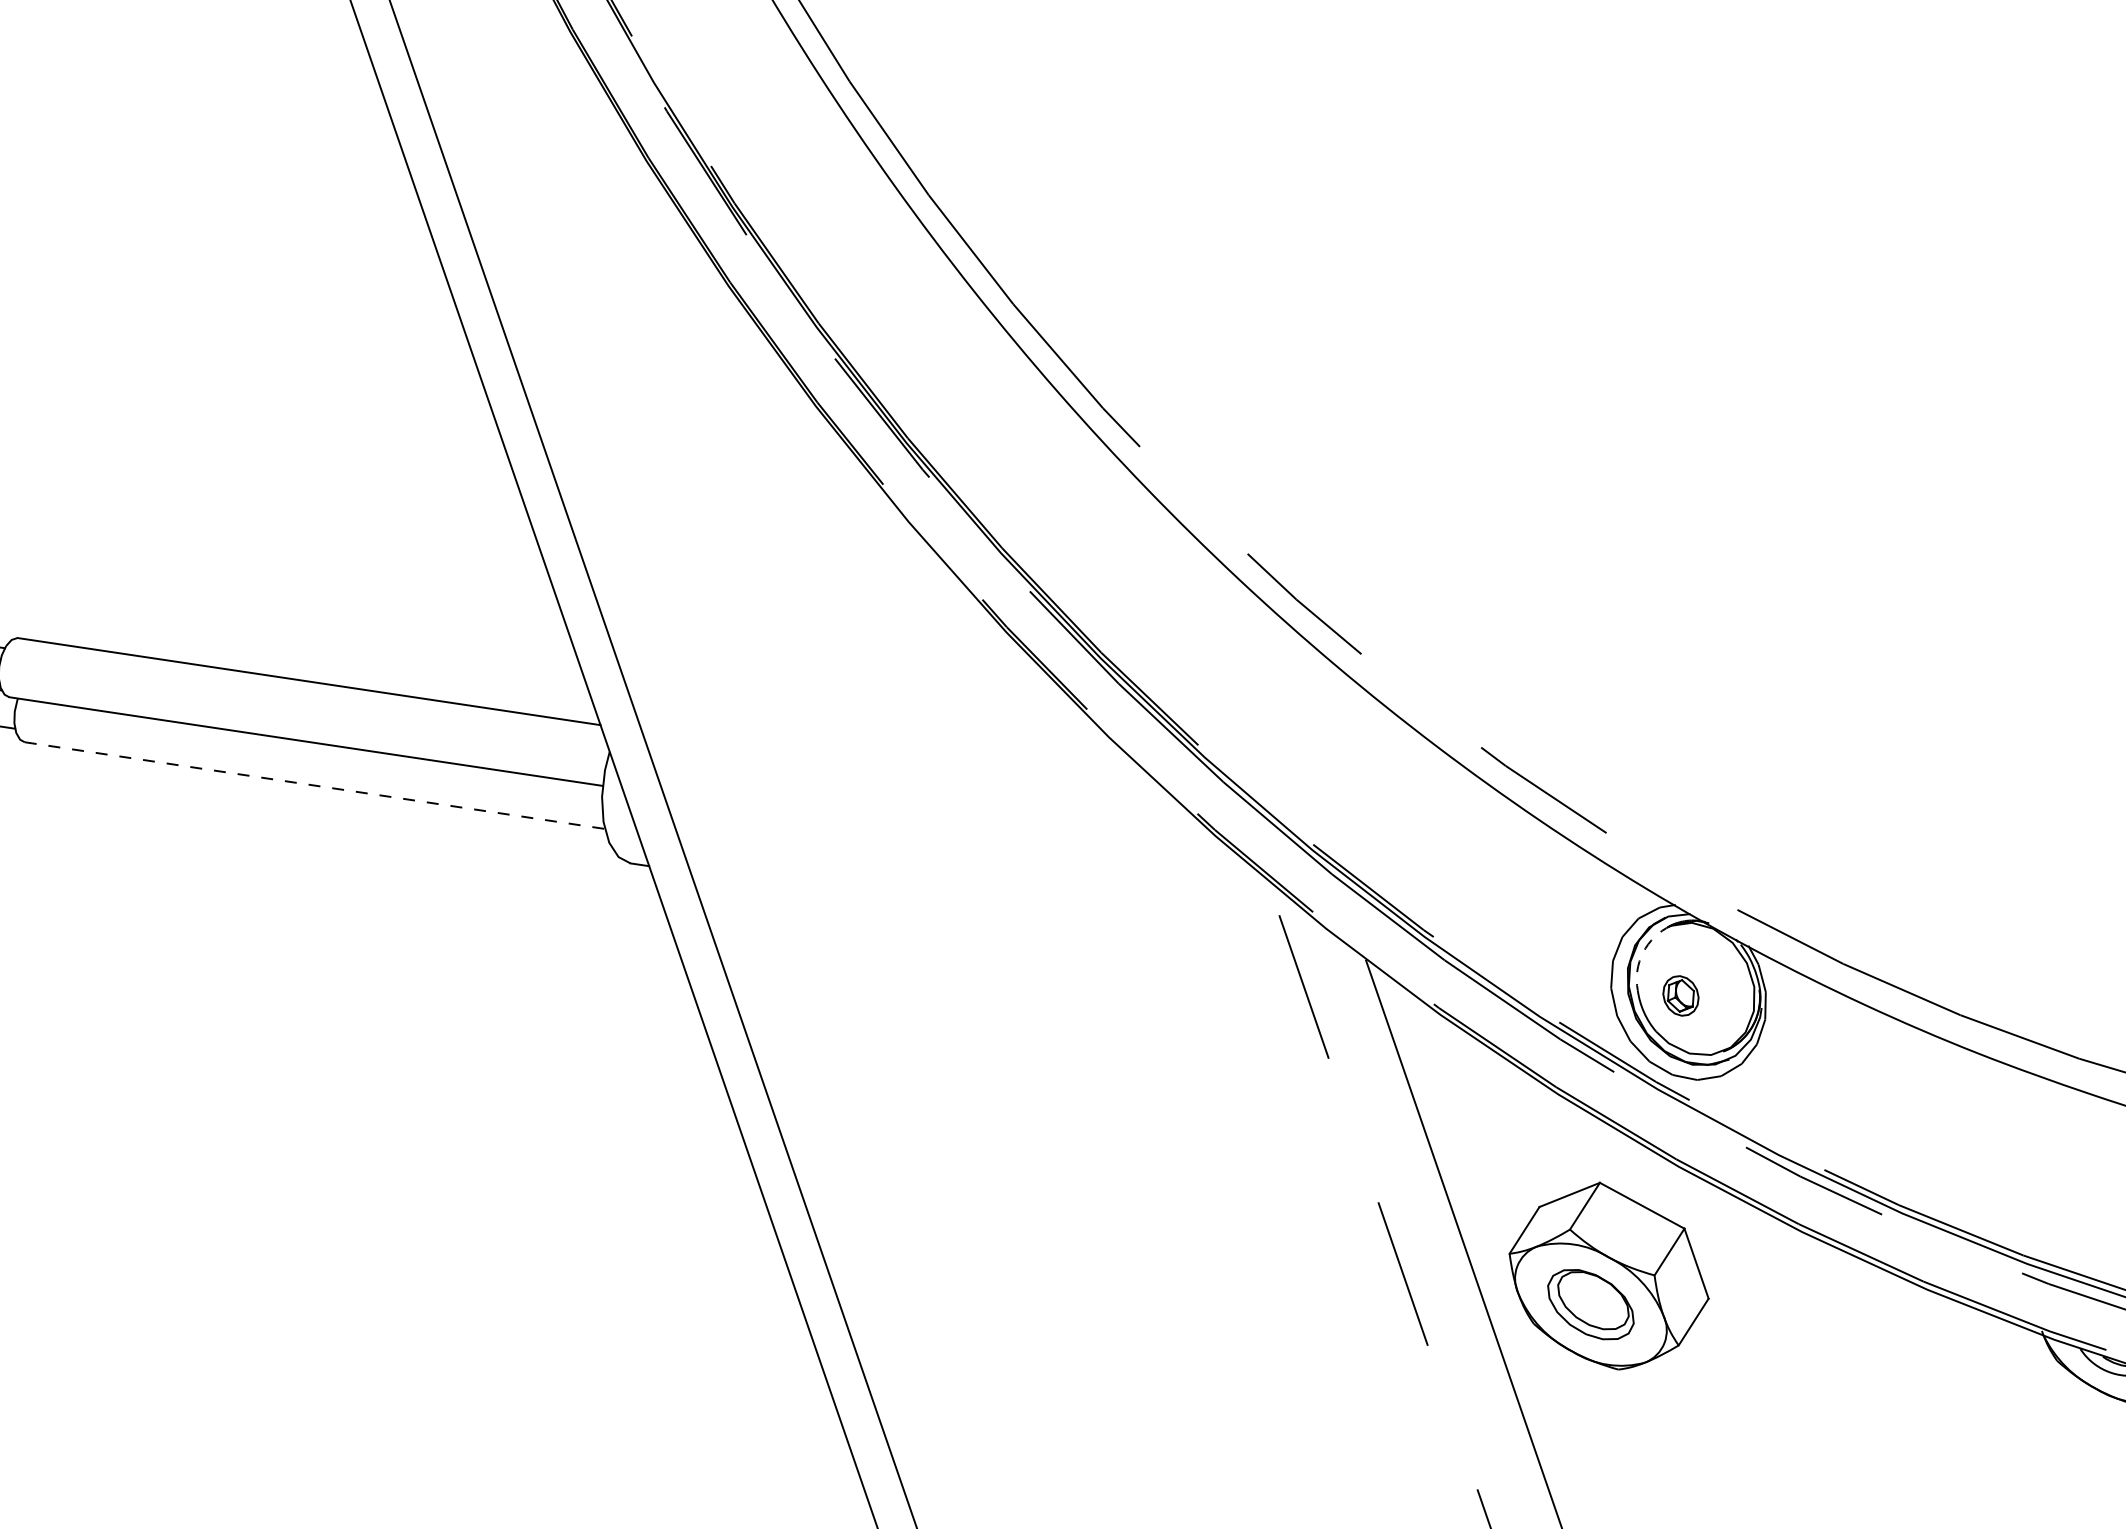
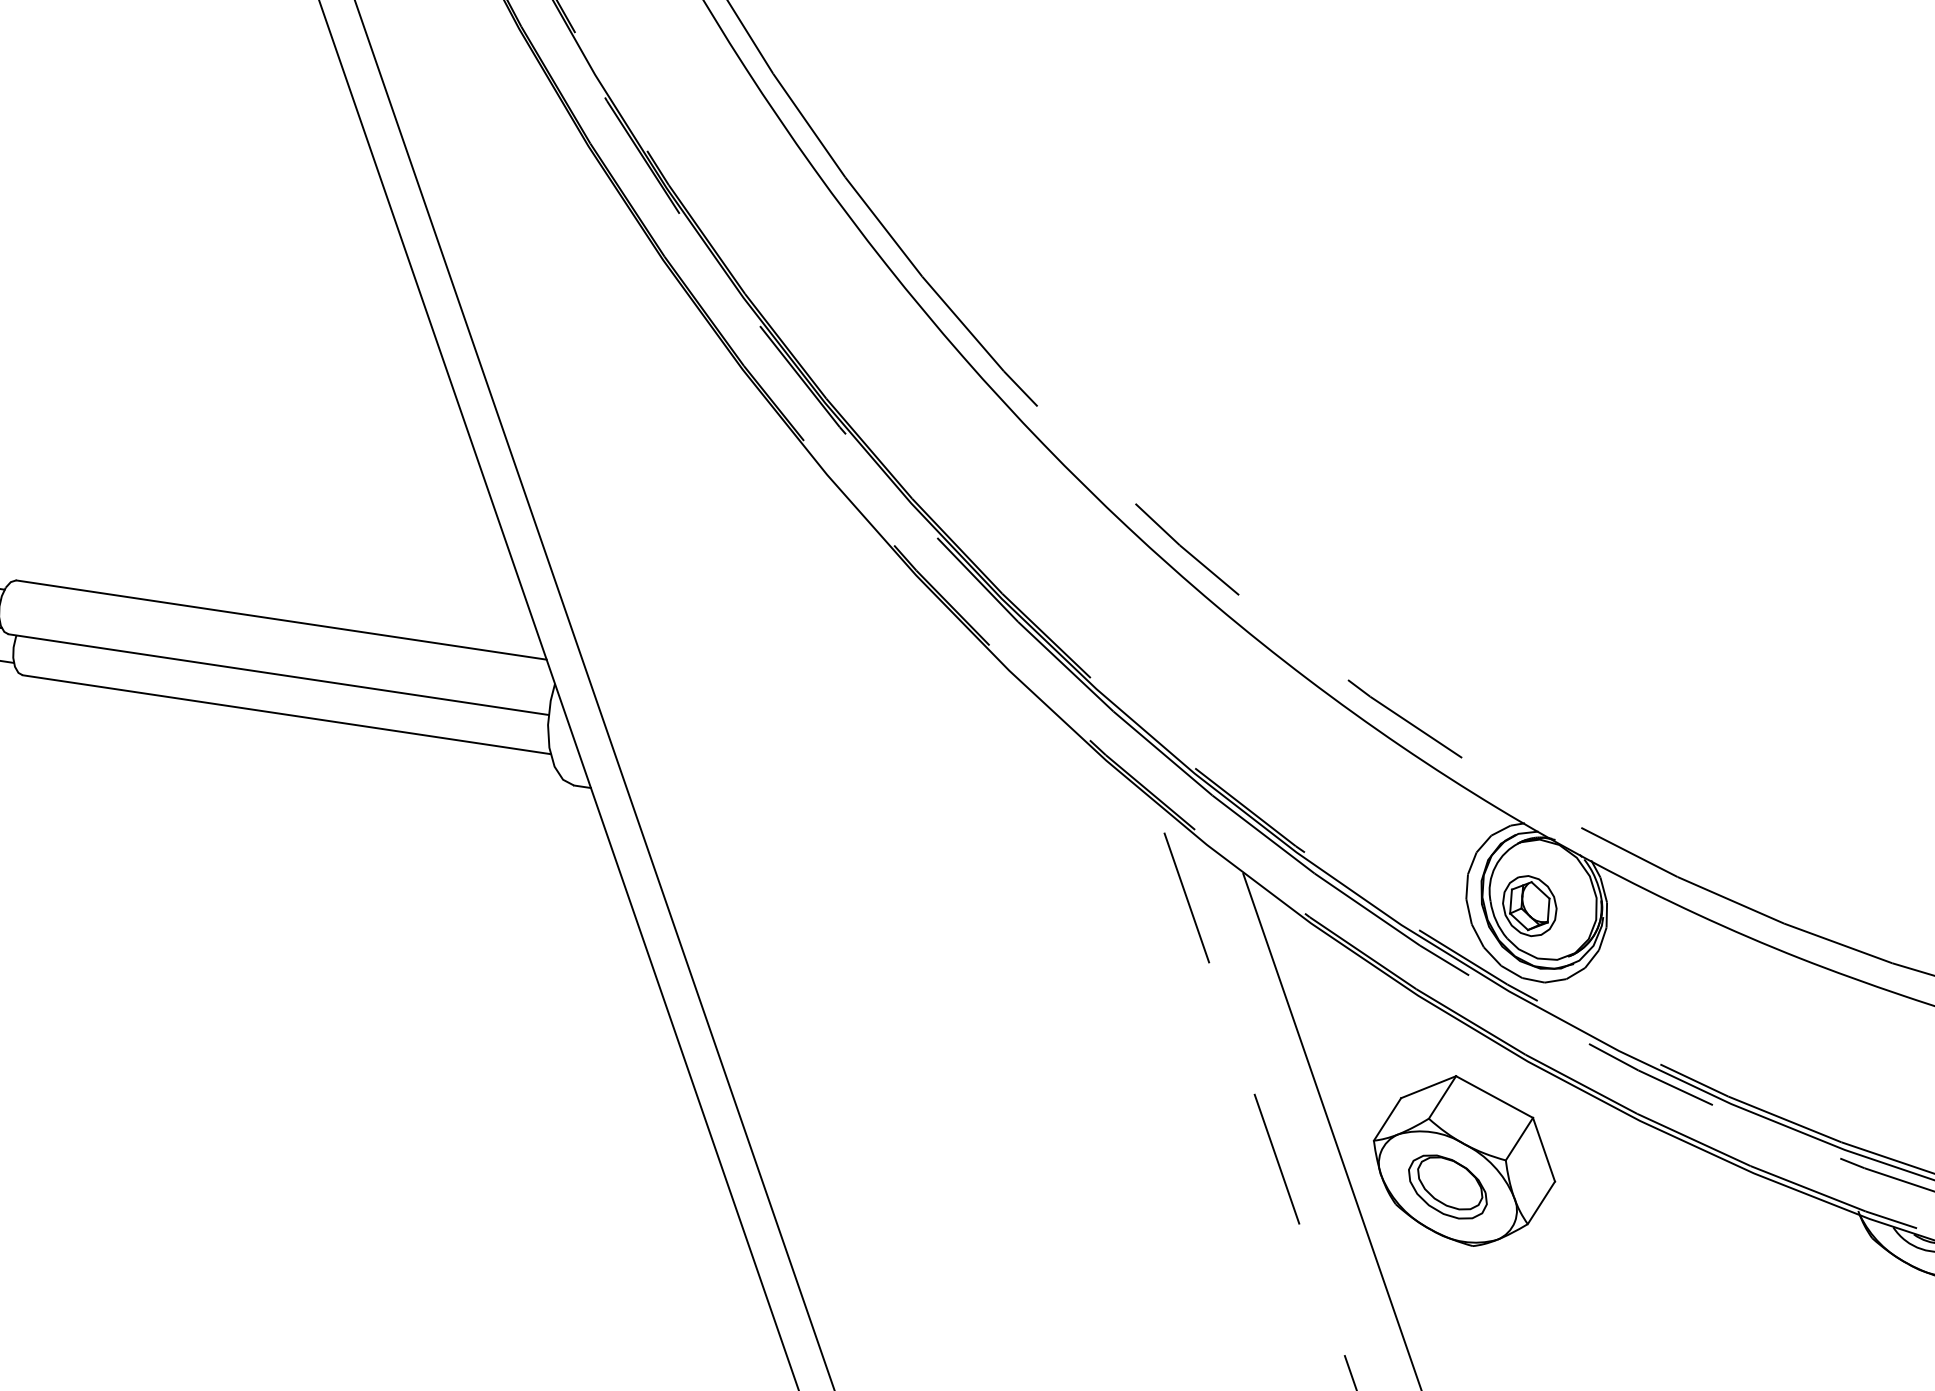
line: (315, 785) -> (287, 714), dashed -> solid
arc: (1643, 952) -> (1495, 866), dashed -> solid
part: (1680, 995) -> (1529, 905), size x1.67

